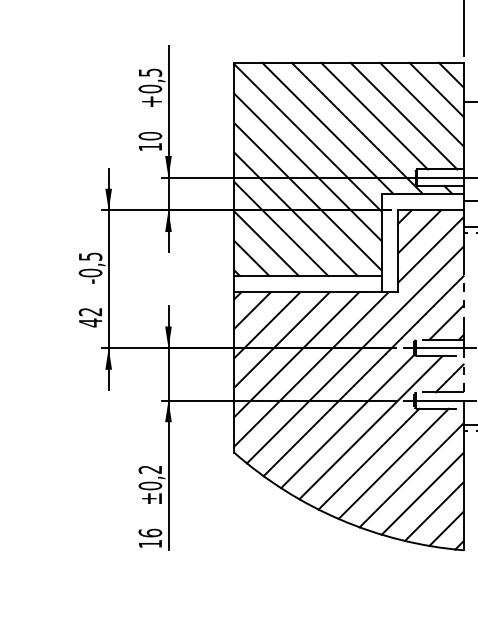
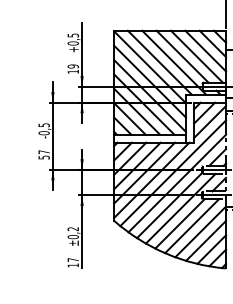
text: (150, 136) -> (73, 66), 10 -> 19
text: (89, 316) -> (43, 154), 42 -> 57
text: (148, 533) -> (72, 260), 16 -> 17

